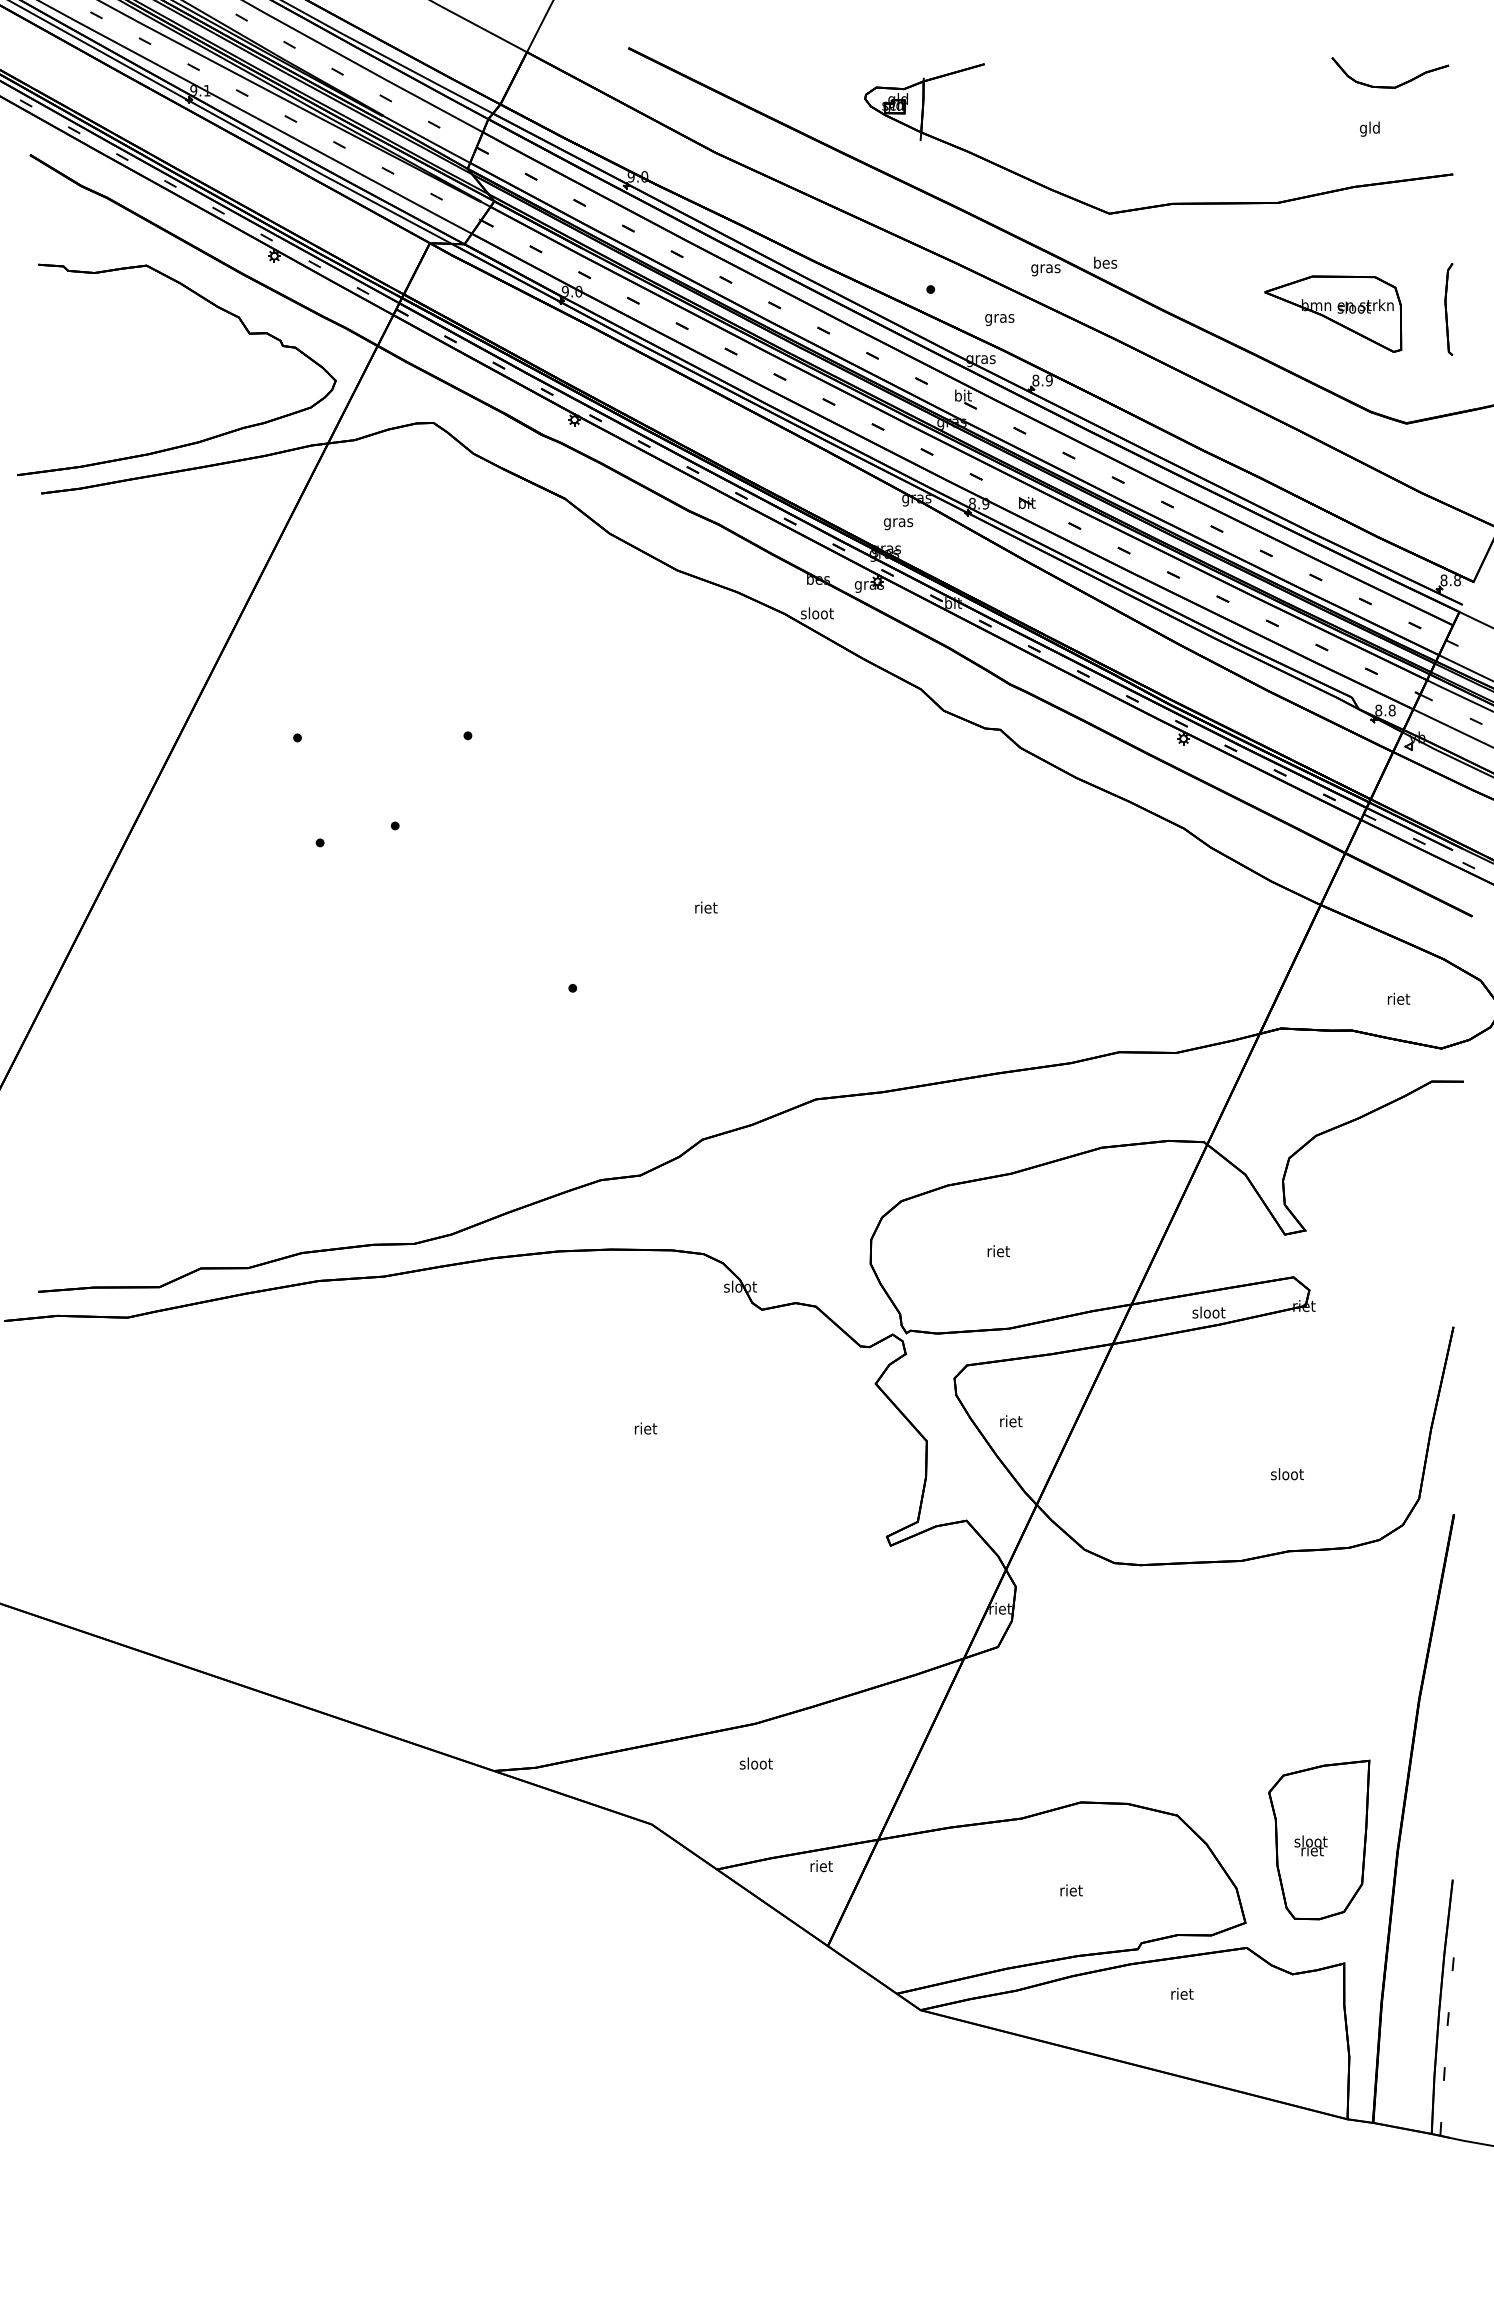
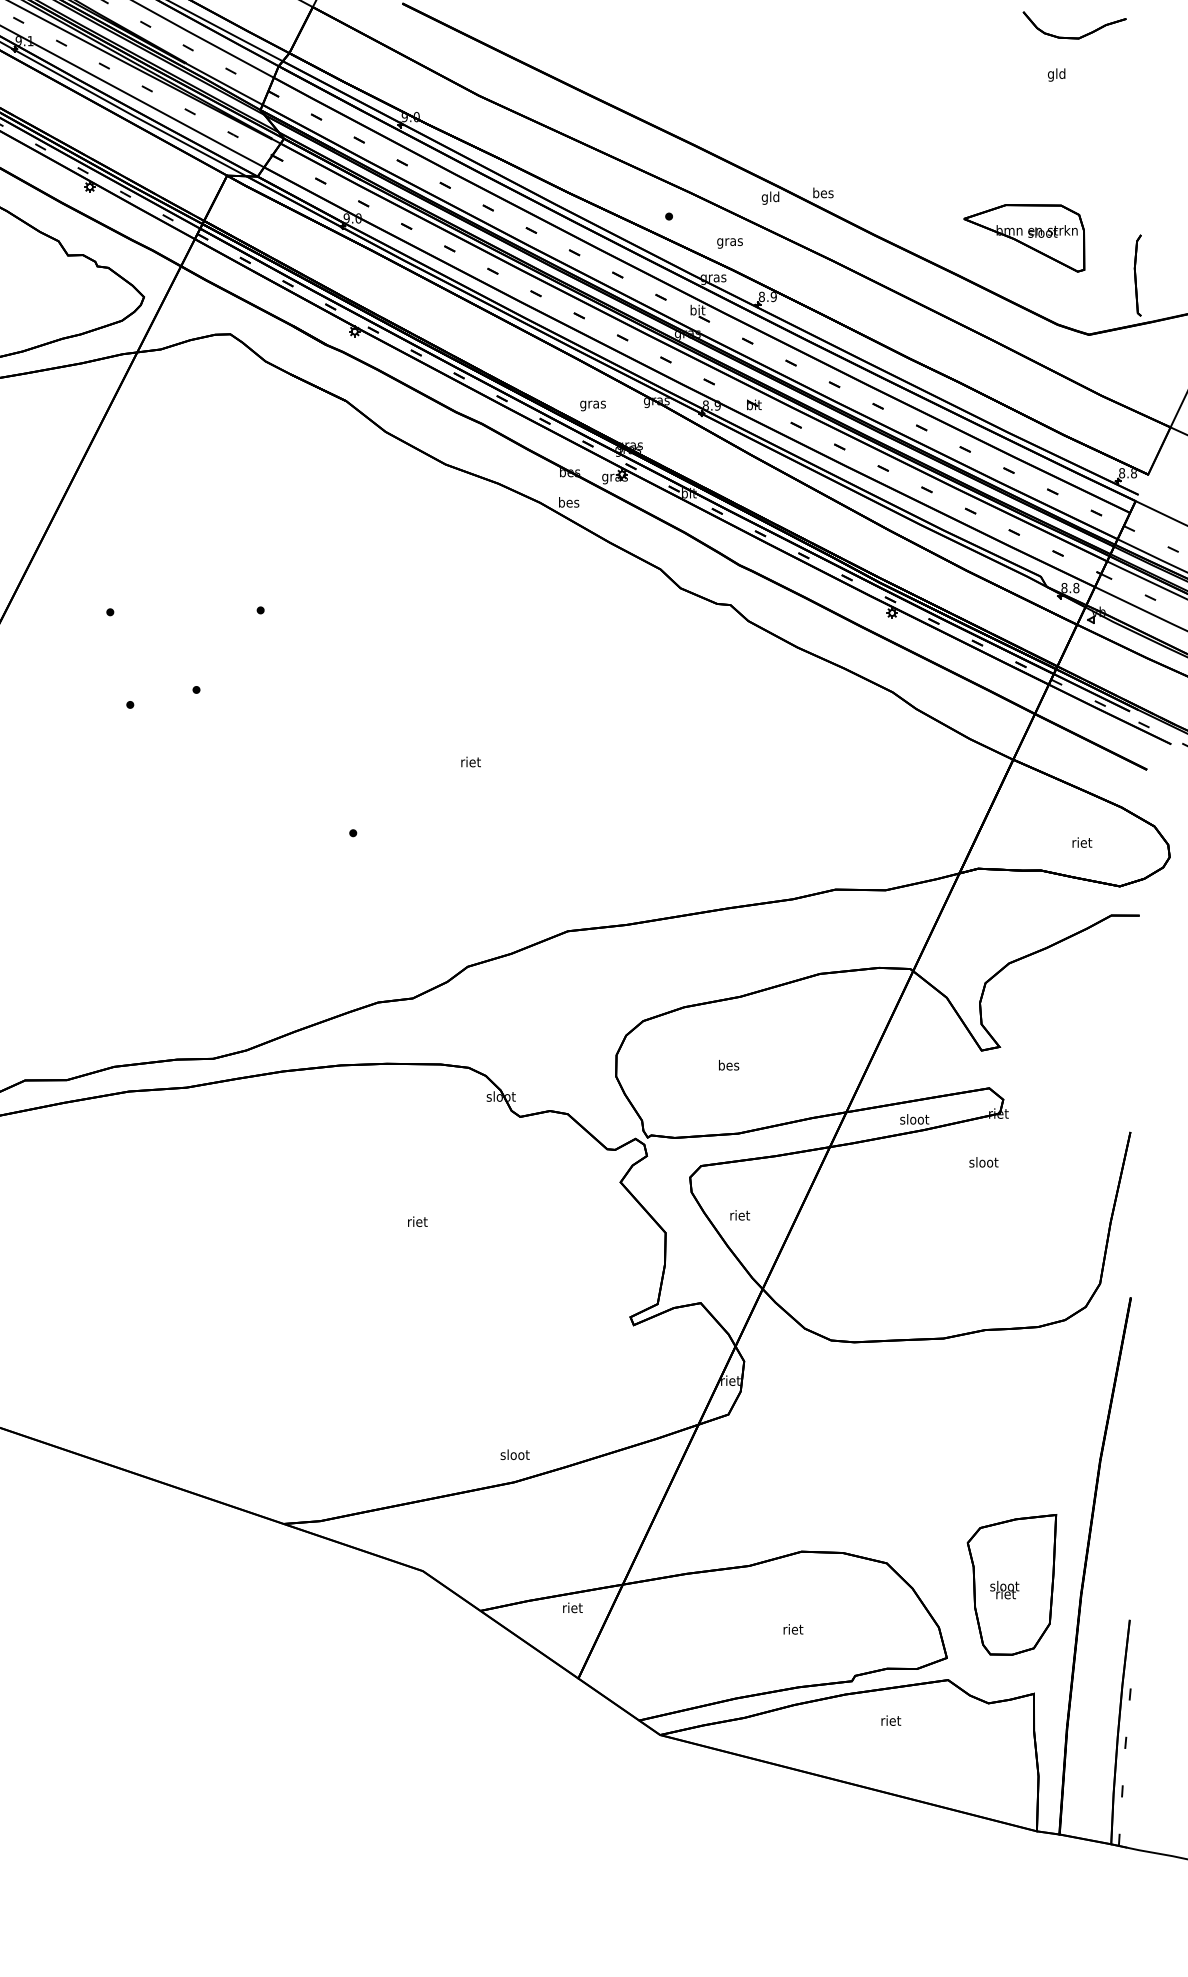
part: (1166, 203) -> (877, 140), removed
text: (1045, 268) -> (770, 198), gras -> gld
part: (1448, 309) -> (1137, 275), moved
text: (898, 524) -> (593, 406), moved
text: (816, 613) -> (568, 502), sloot -> bes
text: (998, 1251) -> (728, 1065), riet -> bes
text: (1287, 1474) -> (983, 1162), moved
text: (755, 1763) -> (514, 1454), moved

